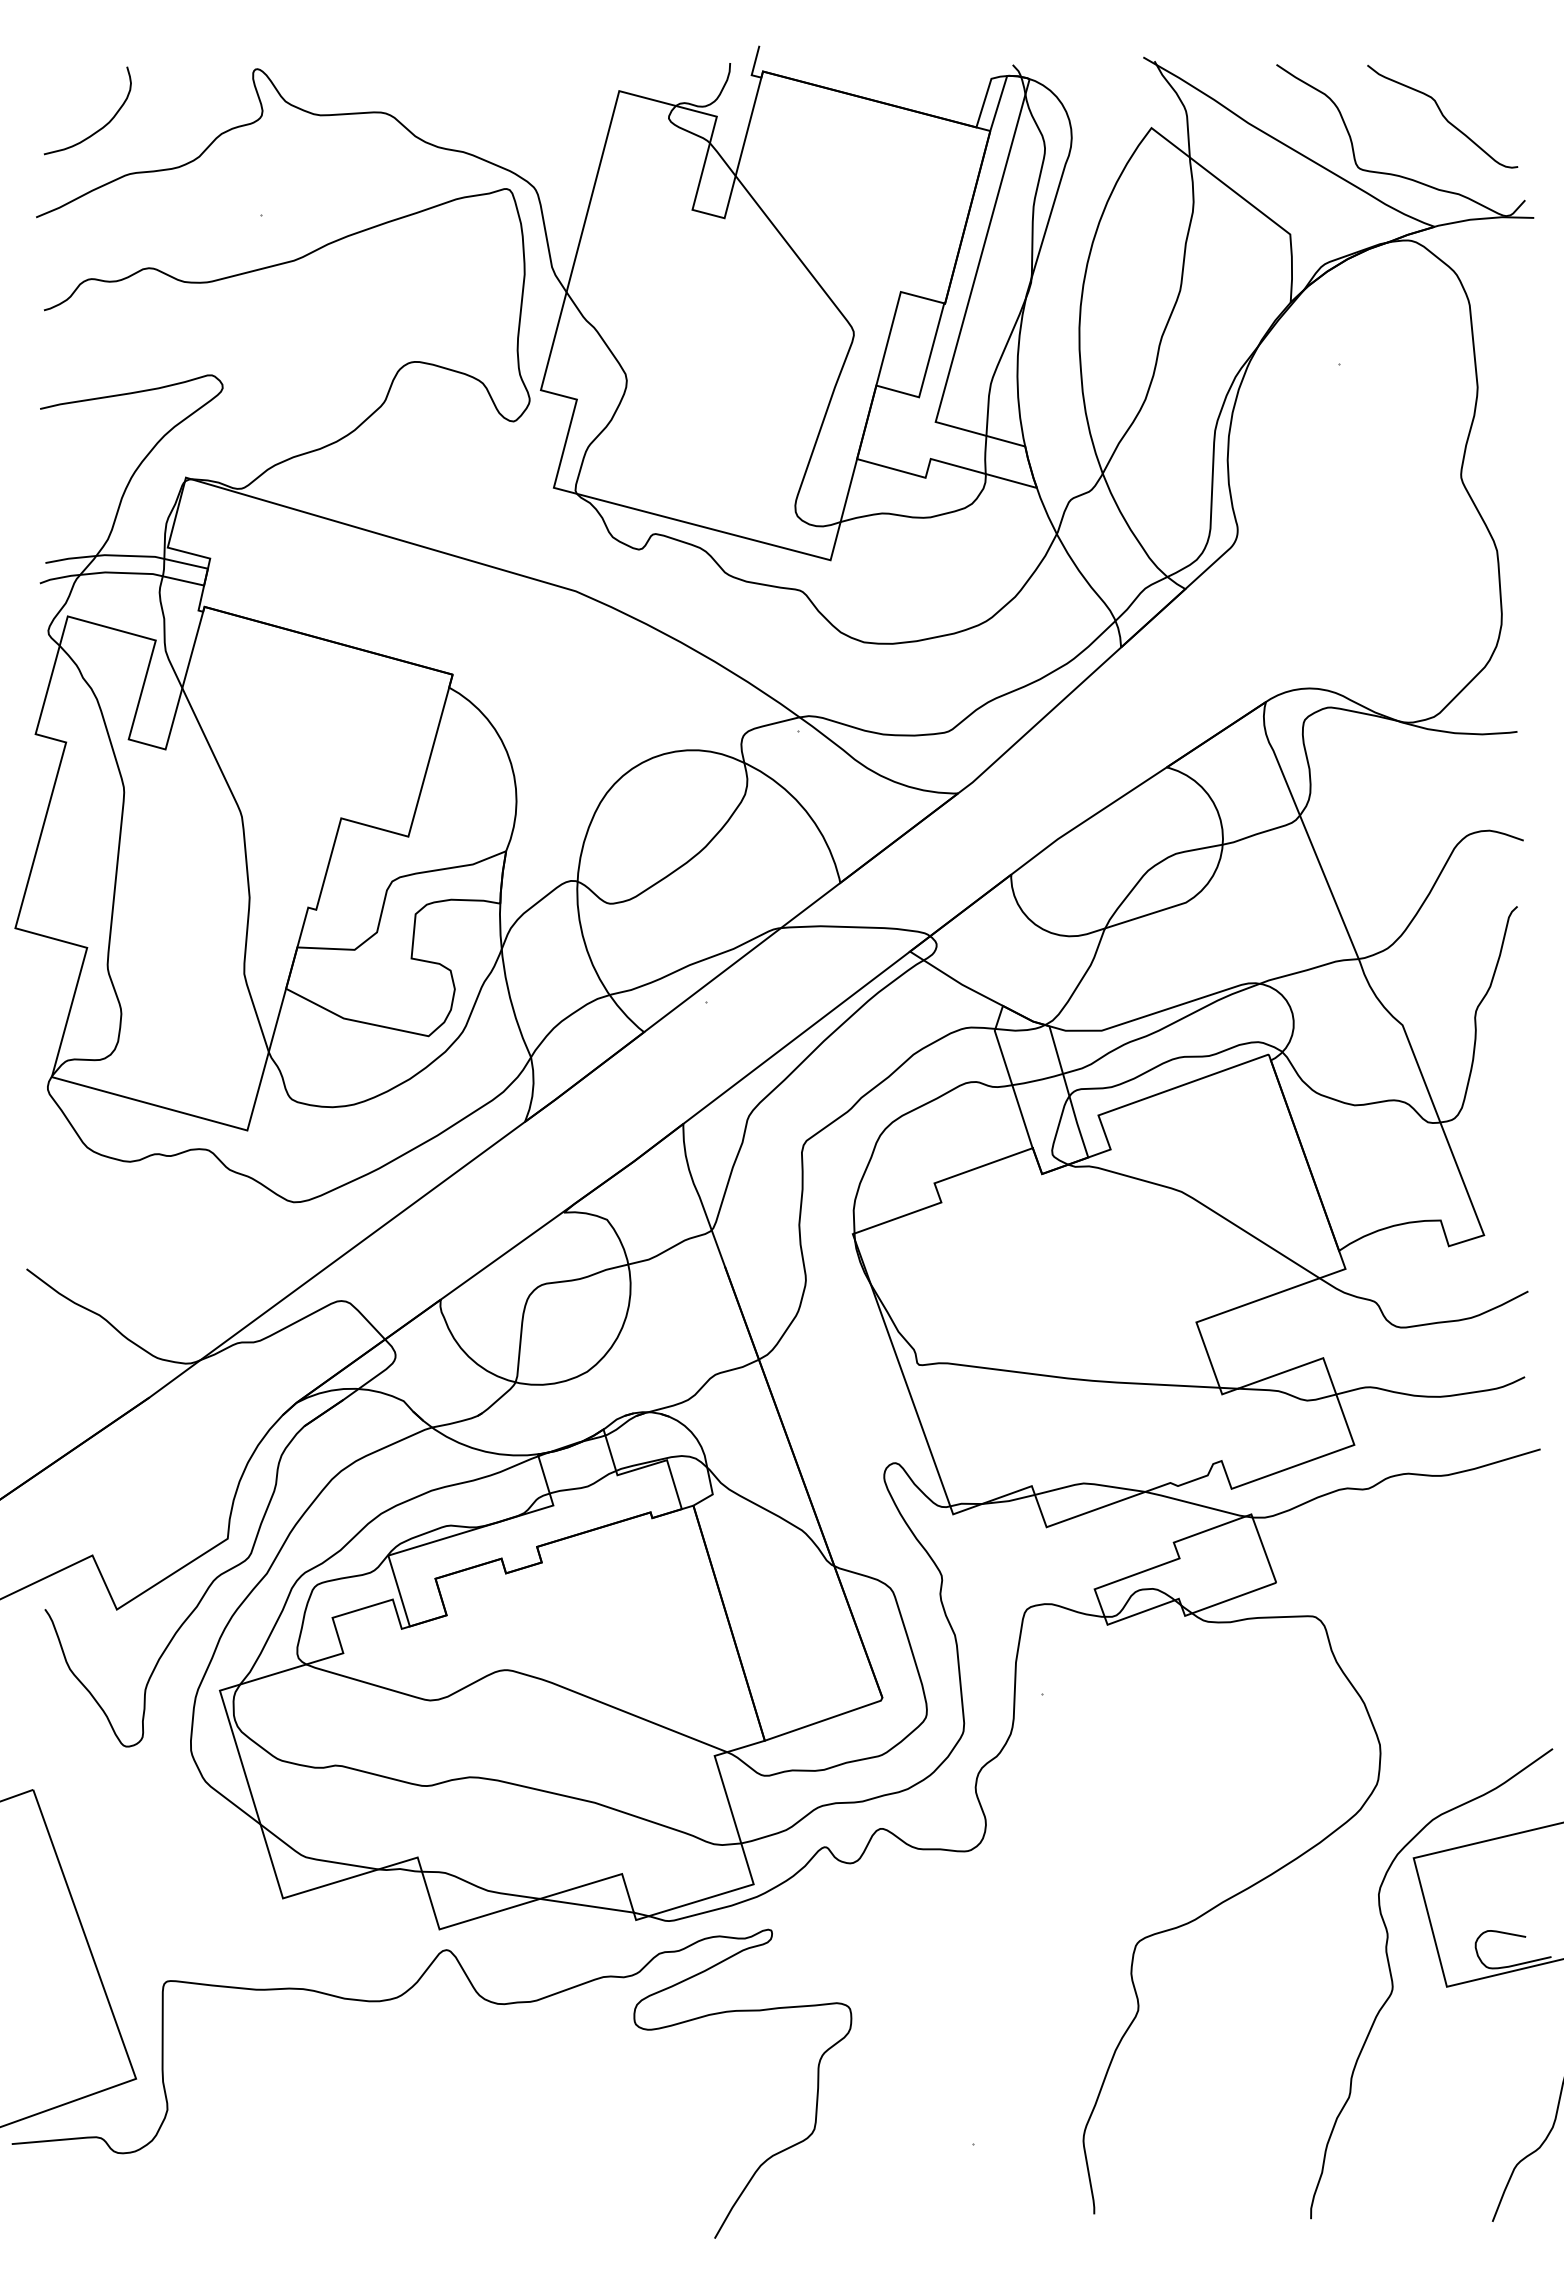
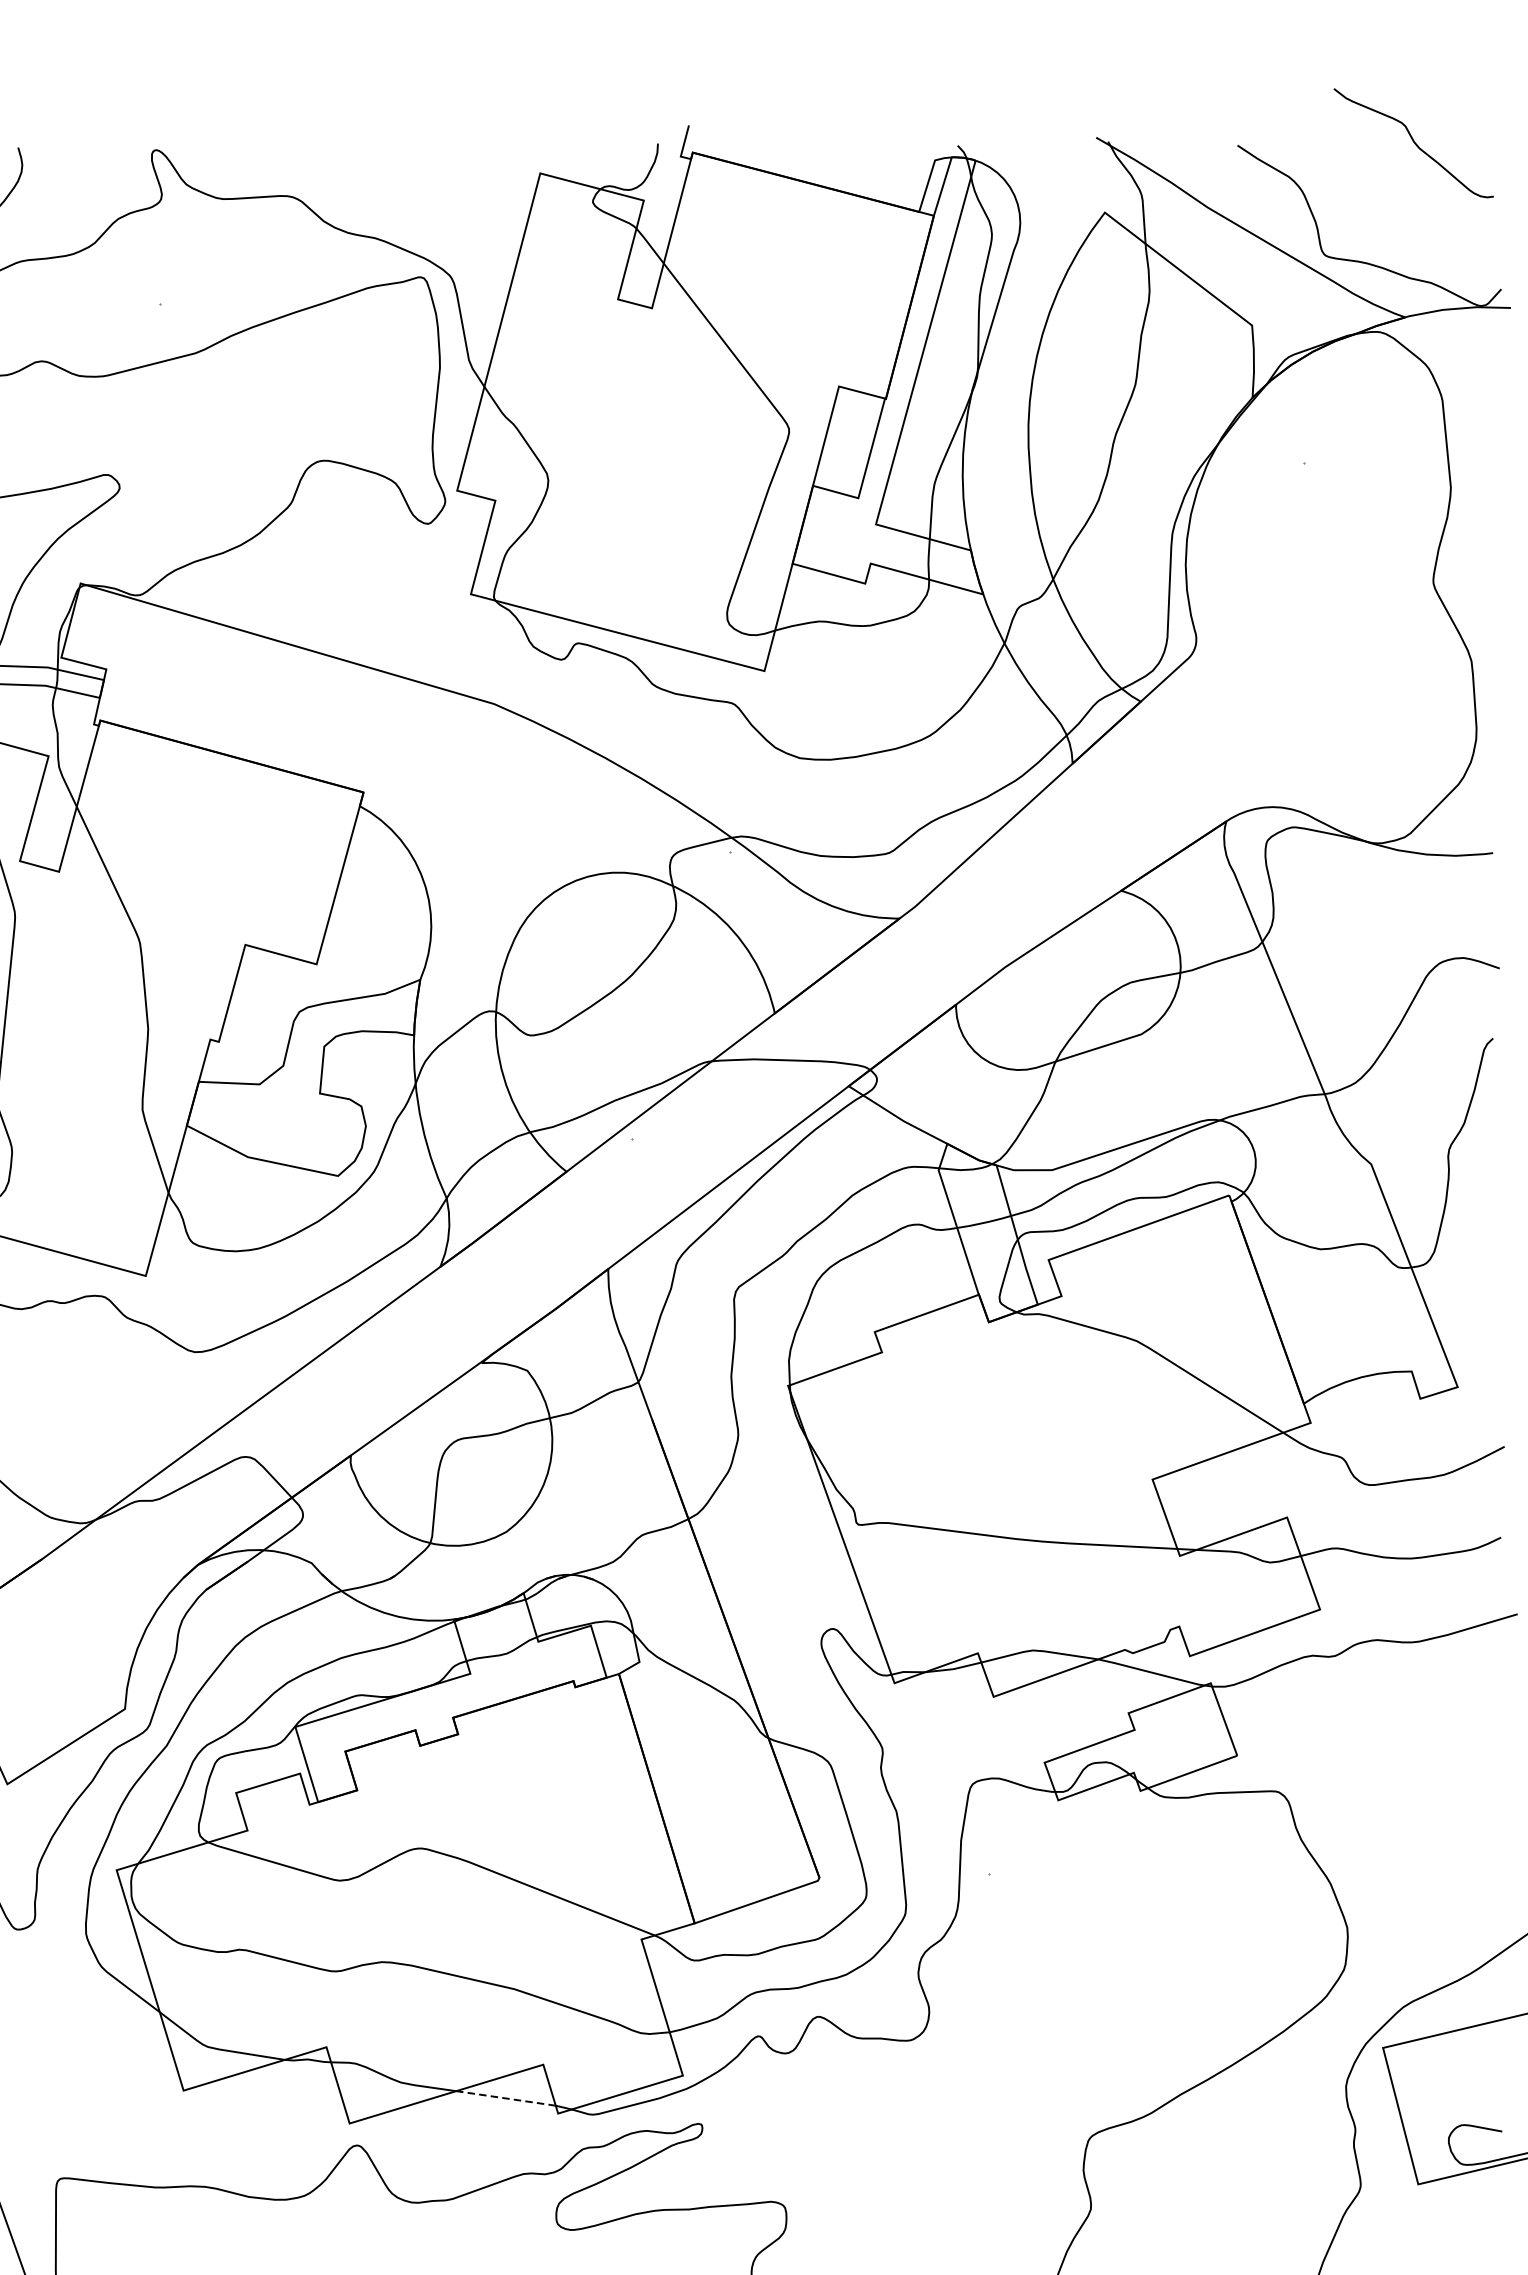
curve: (1442, 116) -> (1413, 143), moved
line: (586, 1905) -> (505, 2098), solid -> dashed

